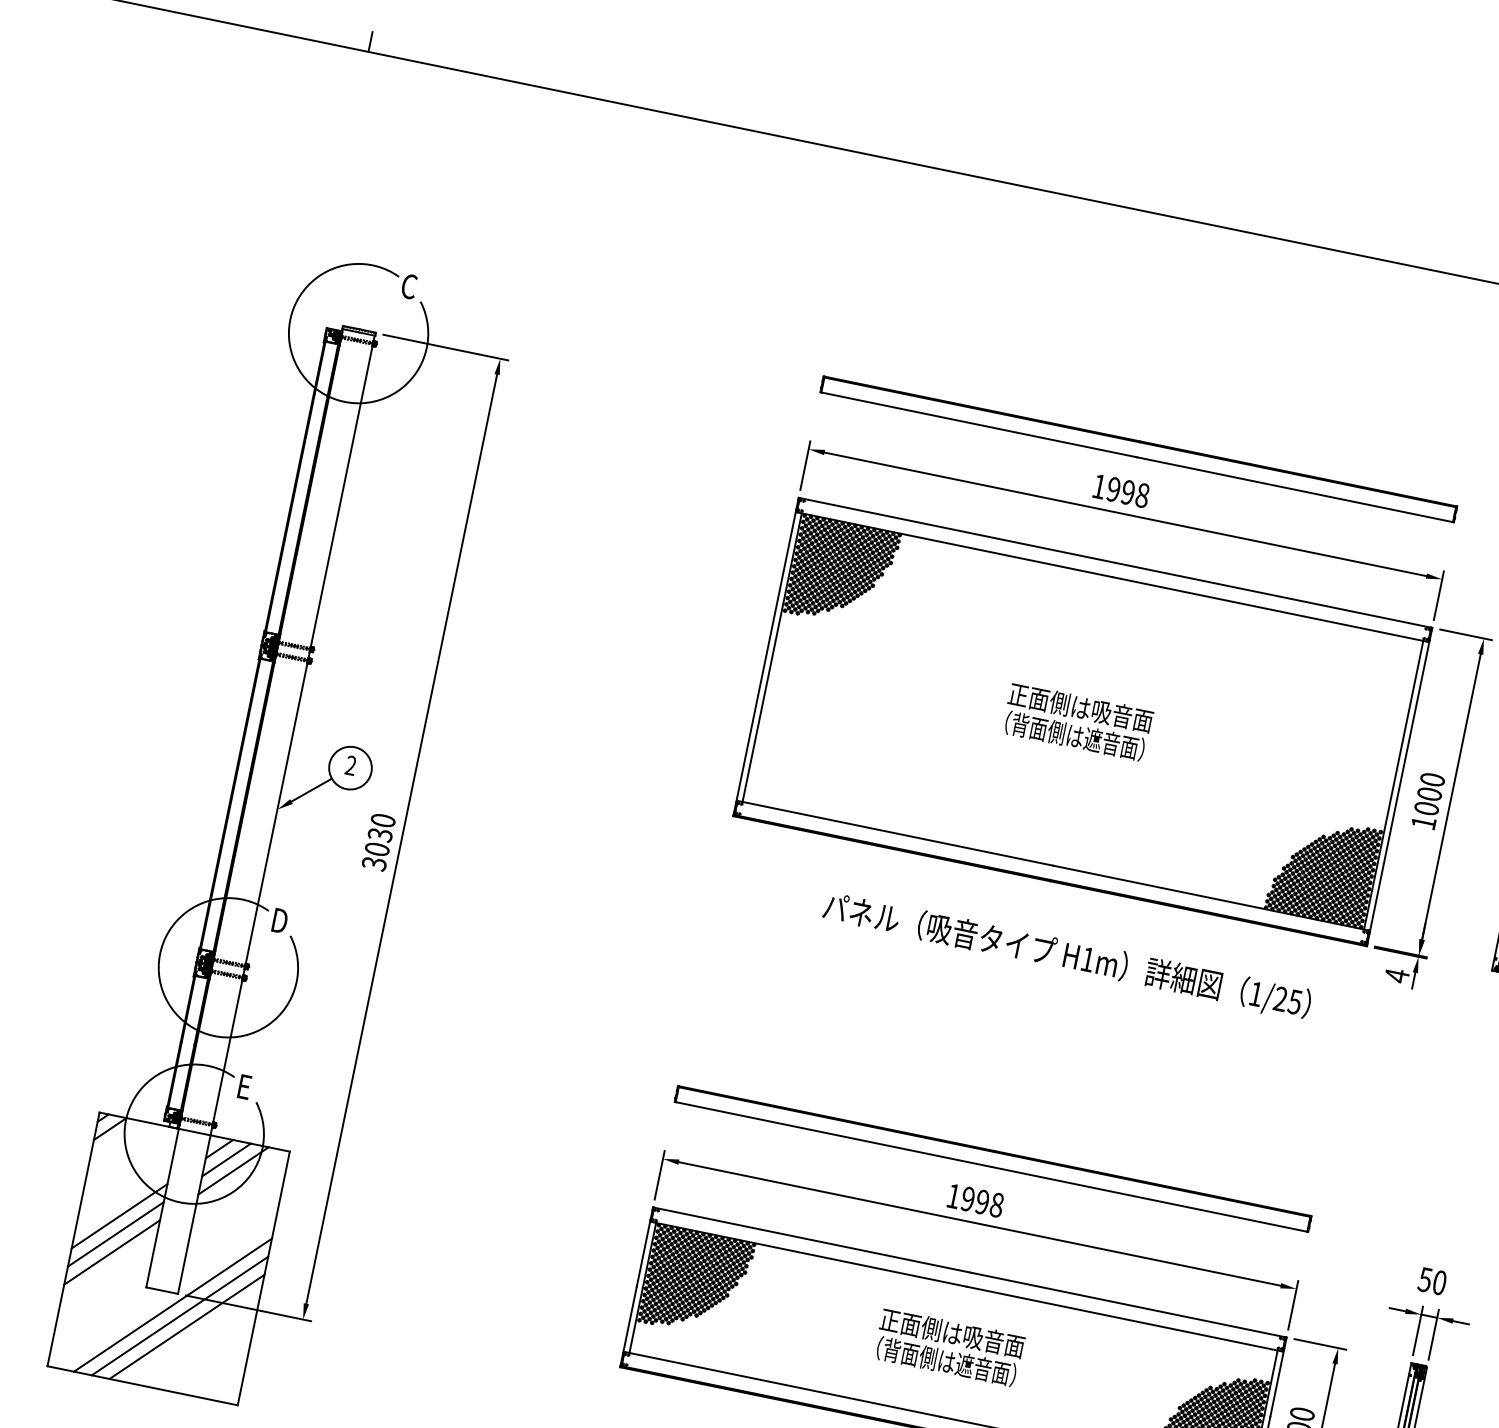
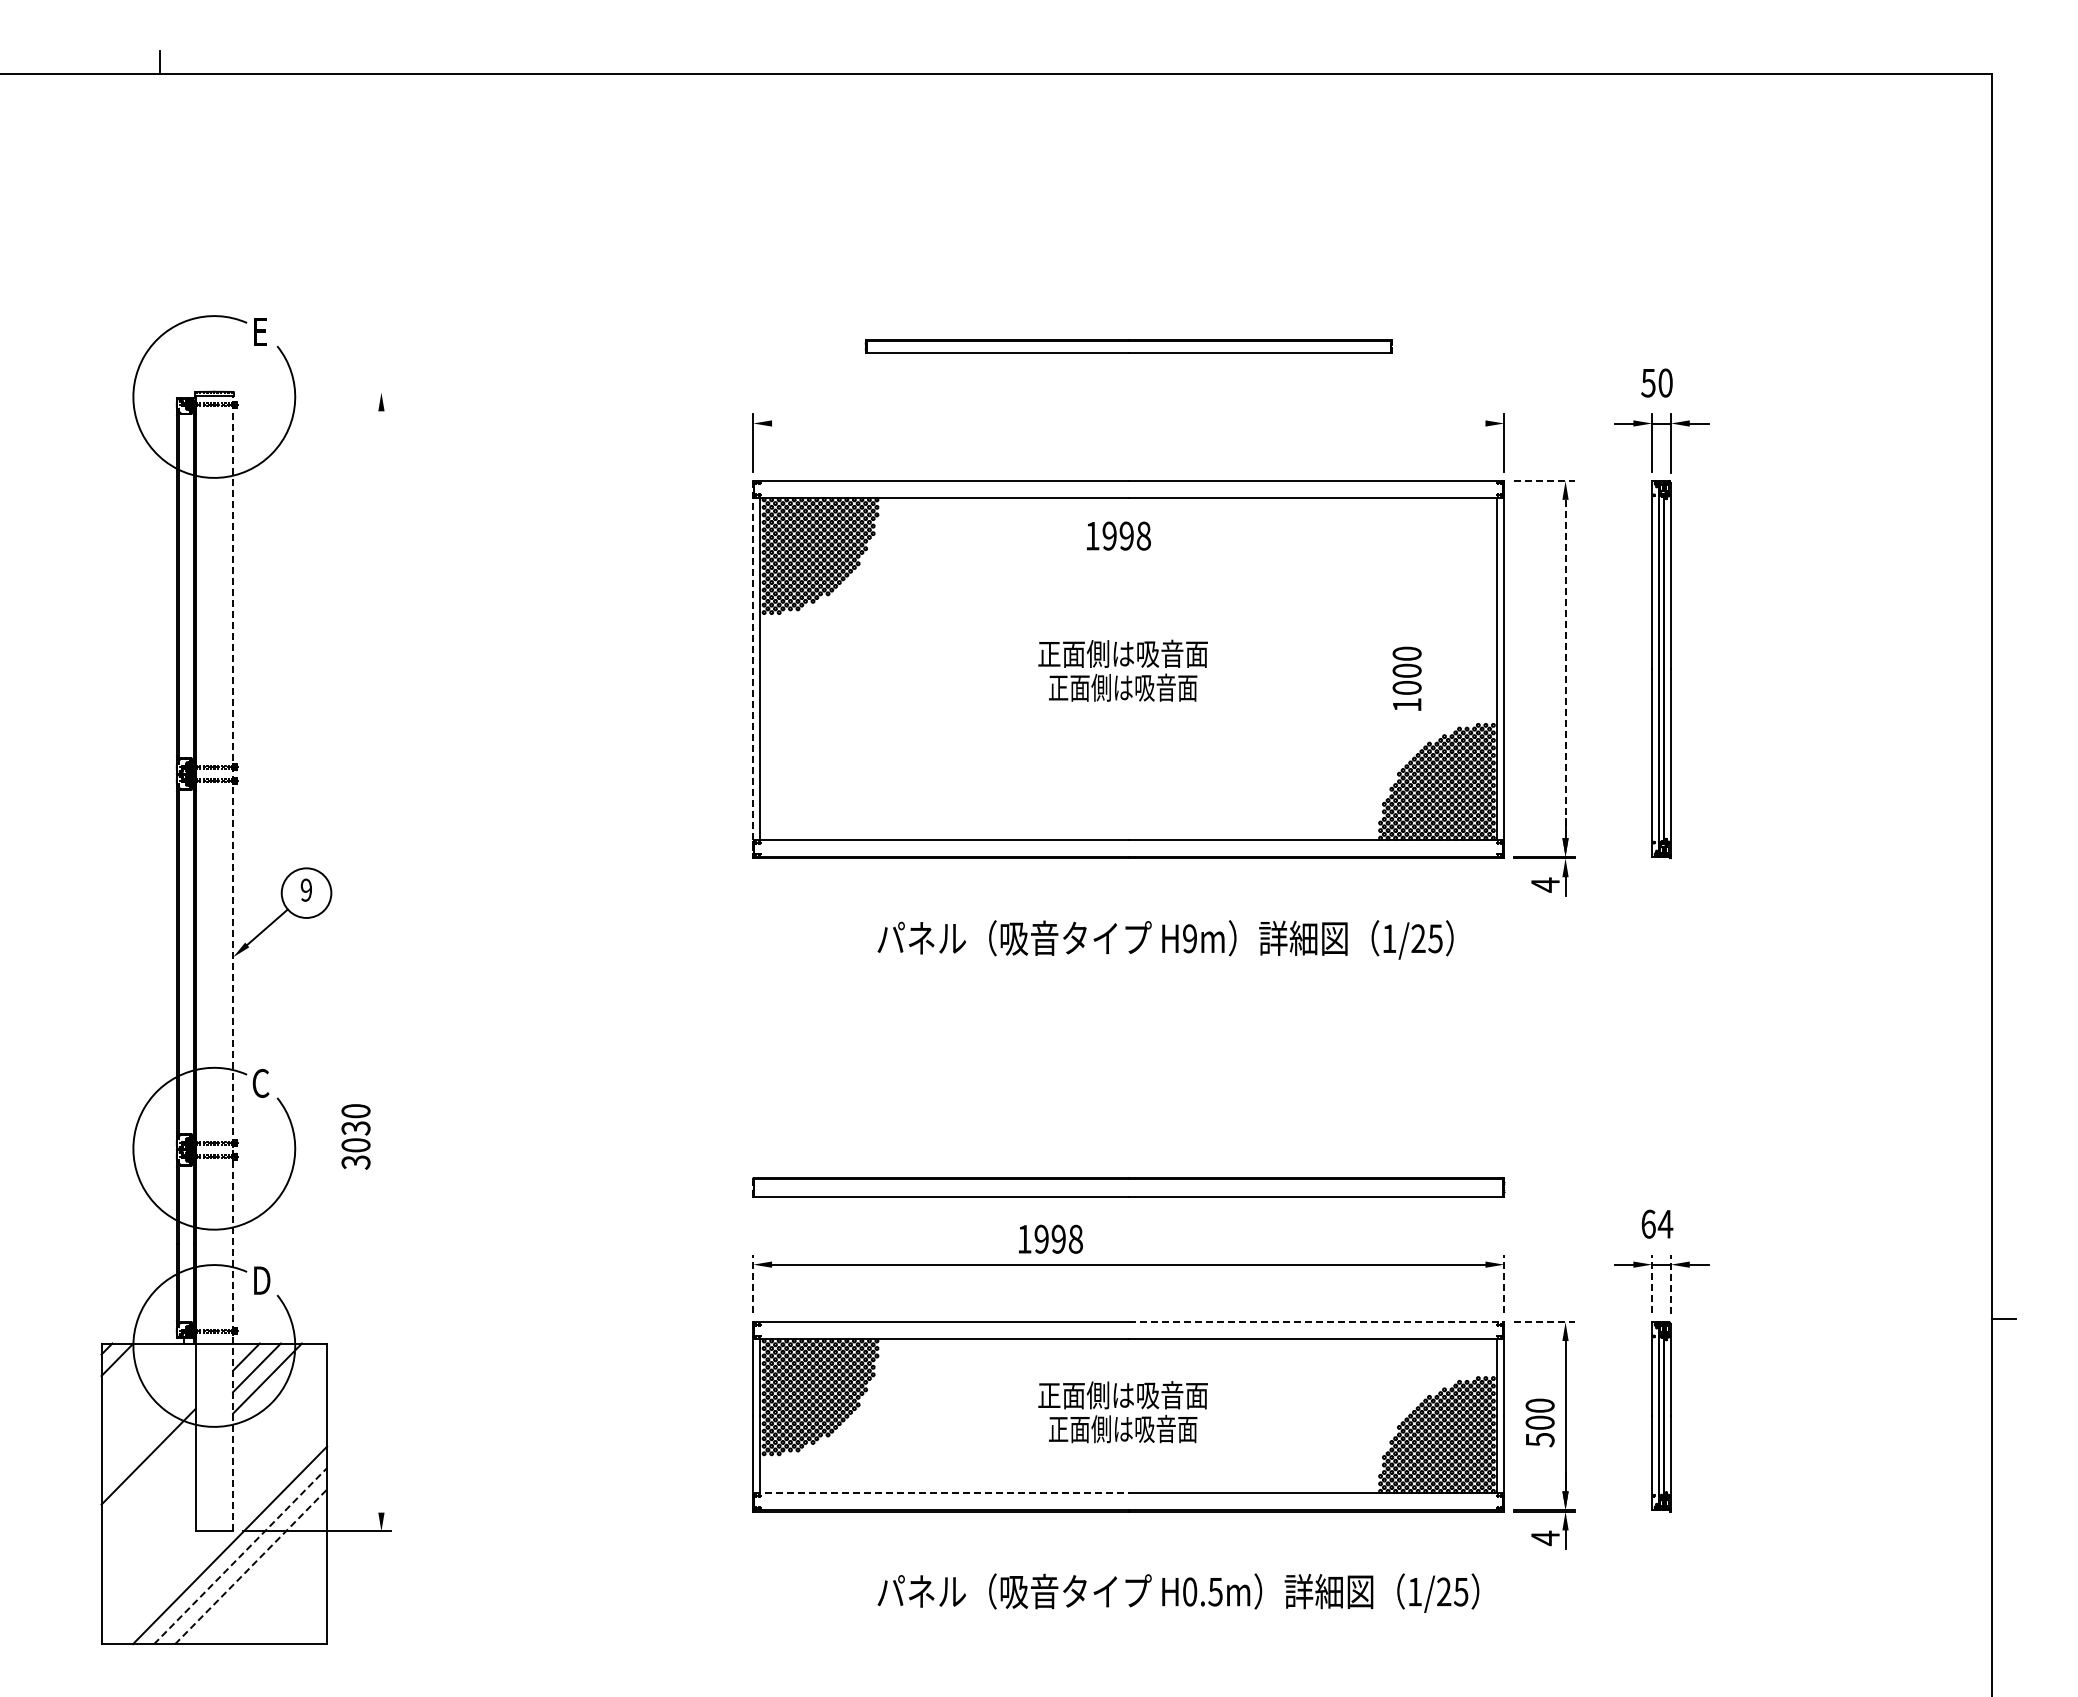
text: (408, 286) -> (260, 331), C -> E
line: (445, 347) -> (316, 392), removed
part: (1138, 449) -> (1128, 346), size x0.7
text: (1121, 490) -> (1118, 535), moved
line: (1125, 514) -> (1128, 423), removed
line: (1466, 635) -> (1544, 481), solid -> dashed
line: (766, 656) -> (753, 668), solid -> dashed
text: (1075, 736) -> (1123, 687), （背面側は遮音面） -> 正面側は吸音面
text: (350, 765) -> (306, 890), 2 -> 9
line: (1451, 797) -> (1565, 669), solid -> dashed
text: (1427, 800) -> (1406, 678), moved
line: (276, 814) -> (233, 963), solid -> dashed
line: (401, 838) -> (381, 961), removed
text: (378, 841) -> (355, 1136), moved
text: (279, 920) -> (261, 1082), D -> C
text: (1087, 959) -> (1189, 938), H1m -> H9m
text: (246, 1087) -> (262, 1280), E -> D
line: (659, 1175) -> (753, 1284), solid -> dashed
text: (975, 1200) -> (1050, 1238), moved
line: (115, 1234) -> (148, 1478), removed
line: (112, 1252) -> (148, 1499), removed
text: (1432, 1280) -> (1657, 1223), 50 -> 64
line: (1128, 1305) -> (1316, 1322), solid -> dashed
line: (1293, 1305) -> (1504, 1284), solid -> dashed
line: (180, 1315) -> (240, 1555), solid -> dashed
line: (187, 1326) -> (251, 1566), solid -> dashed
line: (1418, 1331) -> (1652, 1284), solid -> dashed
line: (1433, 1334) -> (1670, 1284), solid -> dashed
line: (1320, 1344) -> (1544, 1322), solid -> dashed
text: (946, 1361) -> (1123, 1428), （背面側は遮音面） -> 正面側は吸音面
line: (783, 1384) -> (942, 1493), solid -> dashed

